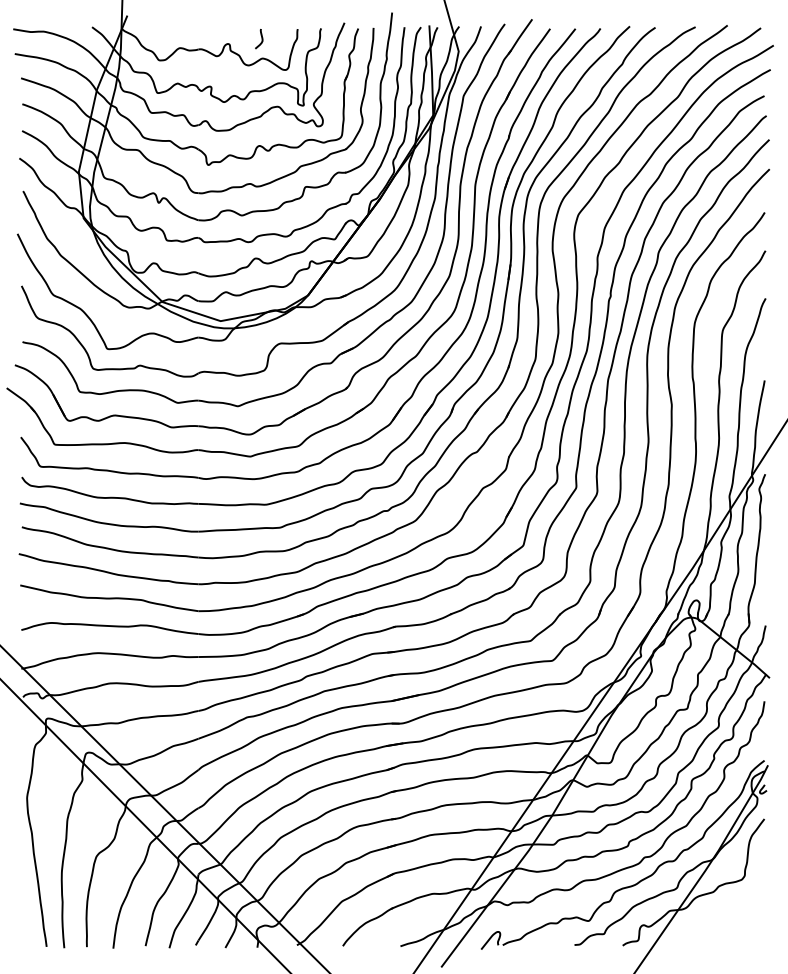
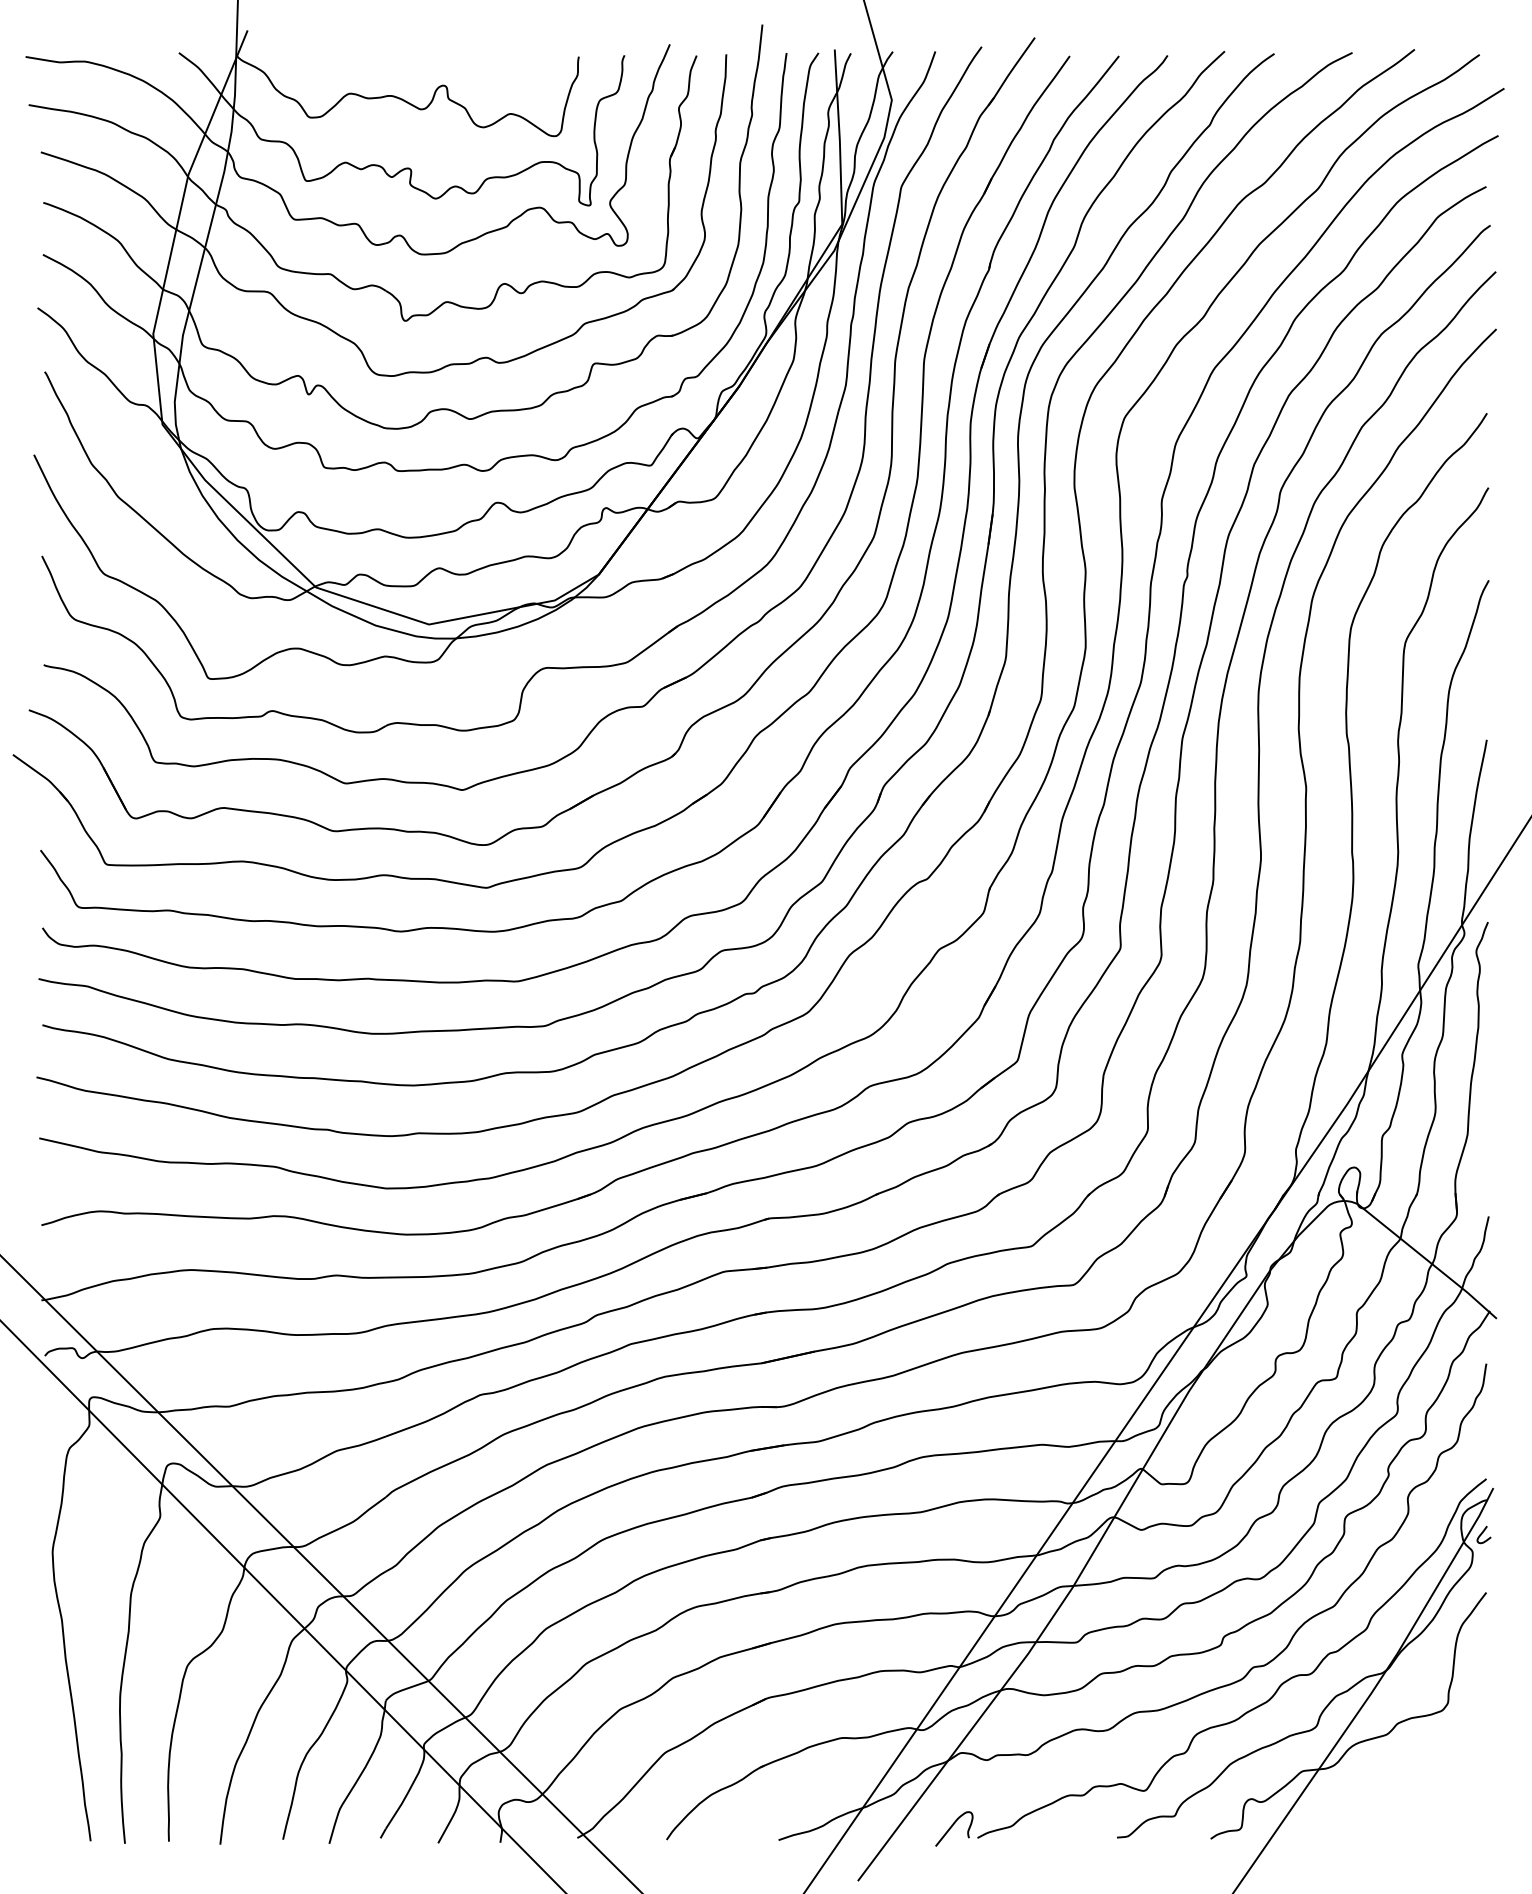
curve: (261, 39) -> (508, 76), removed

